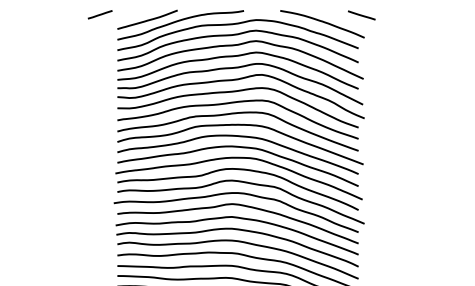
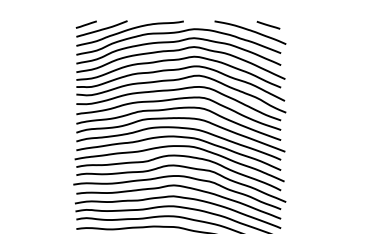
line: (99, 14) -> (85, 24), moved
line: (361, 15) -> (268, 25), moved

